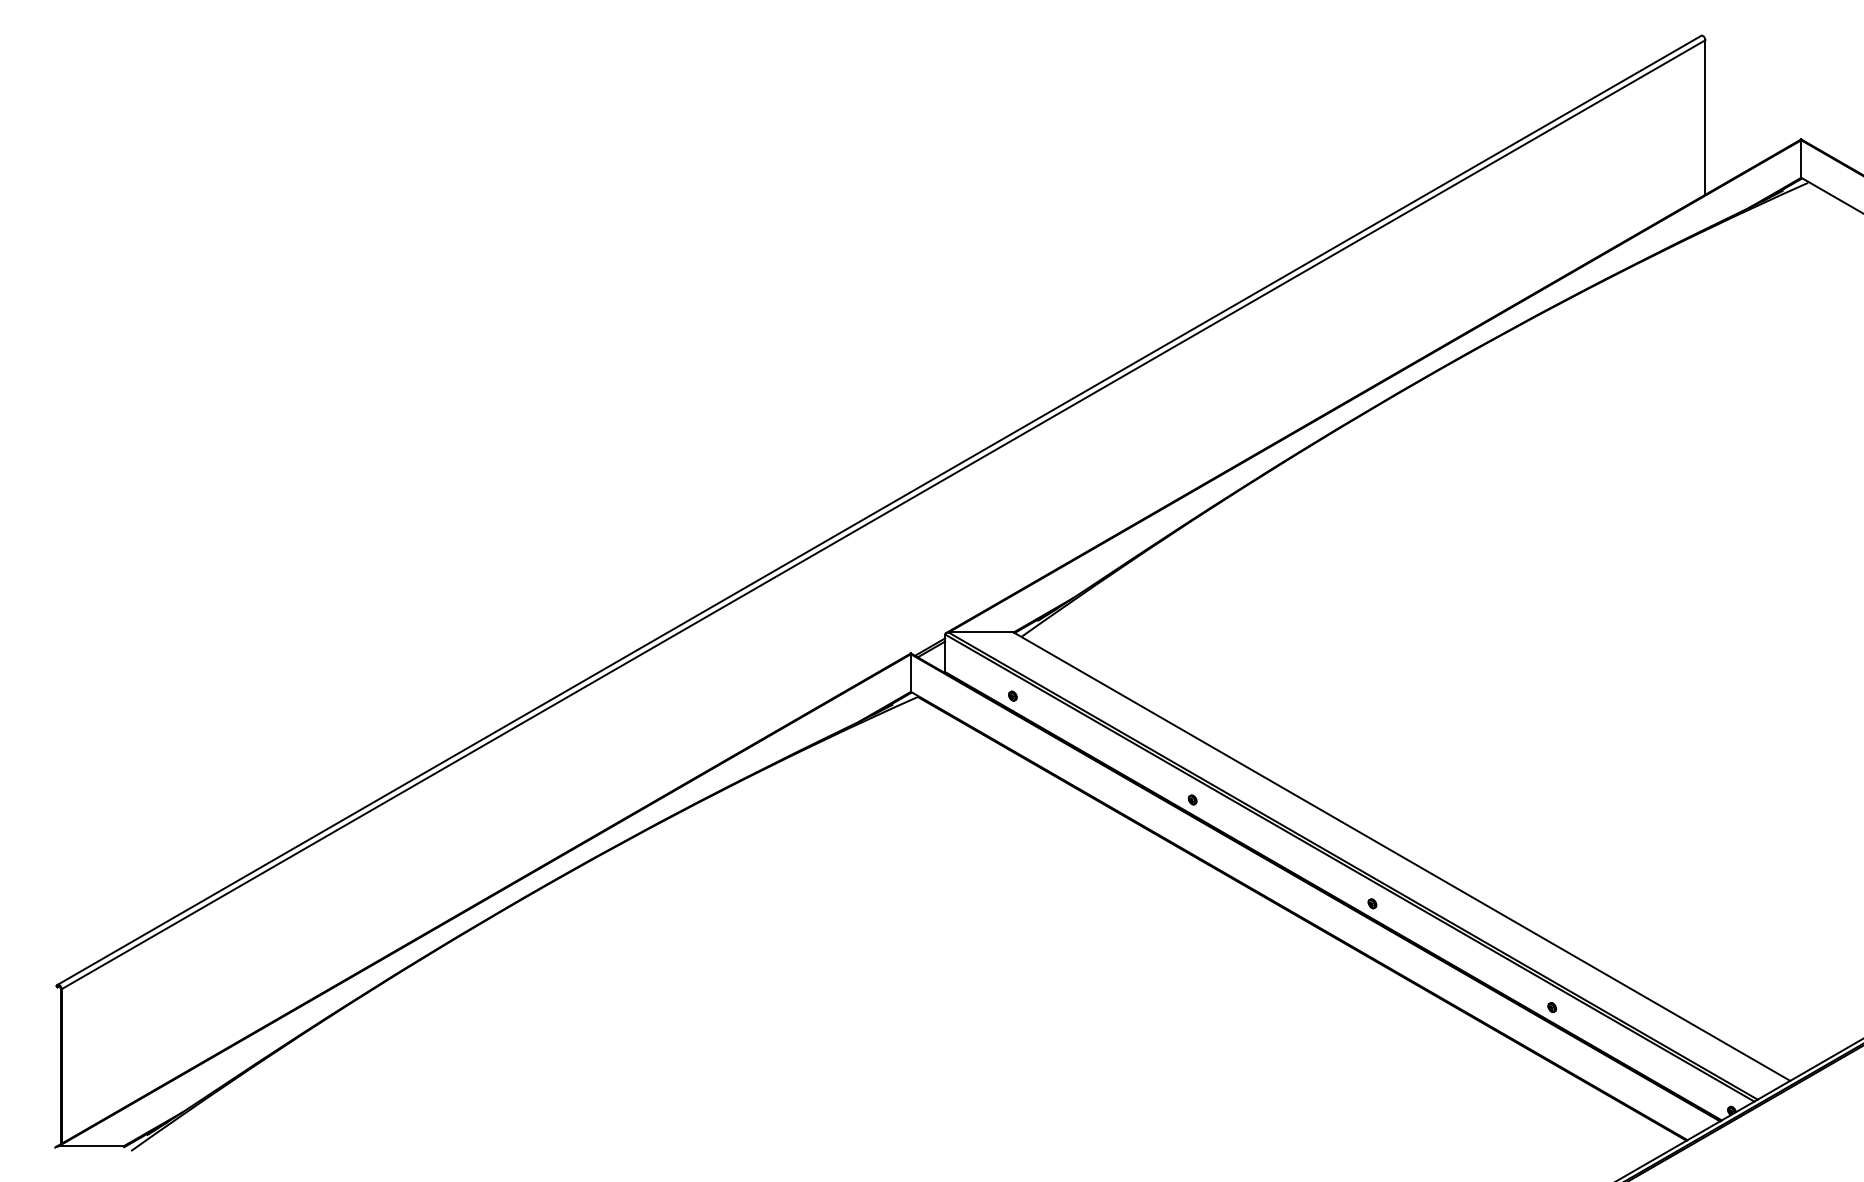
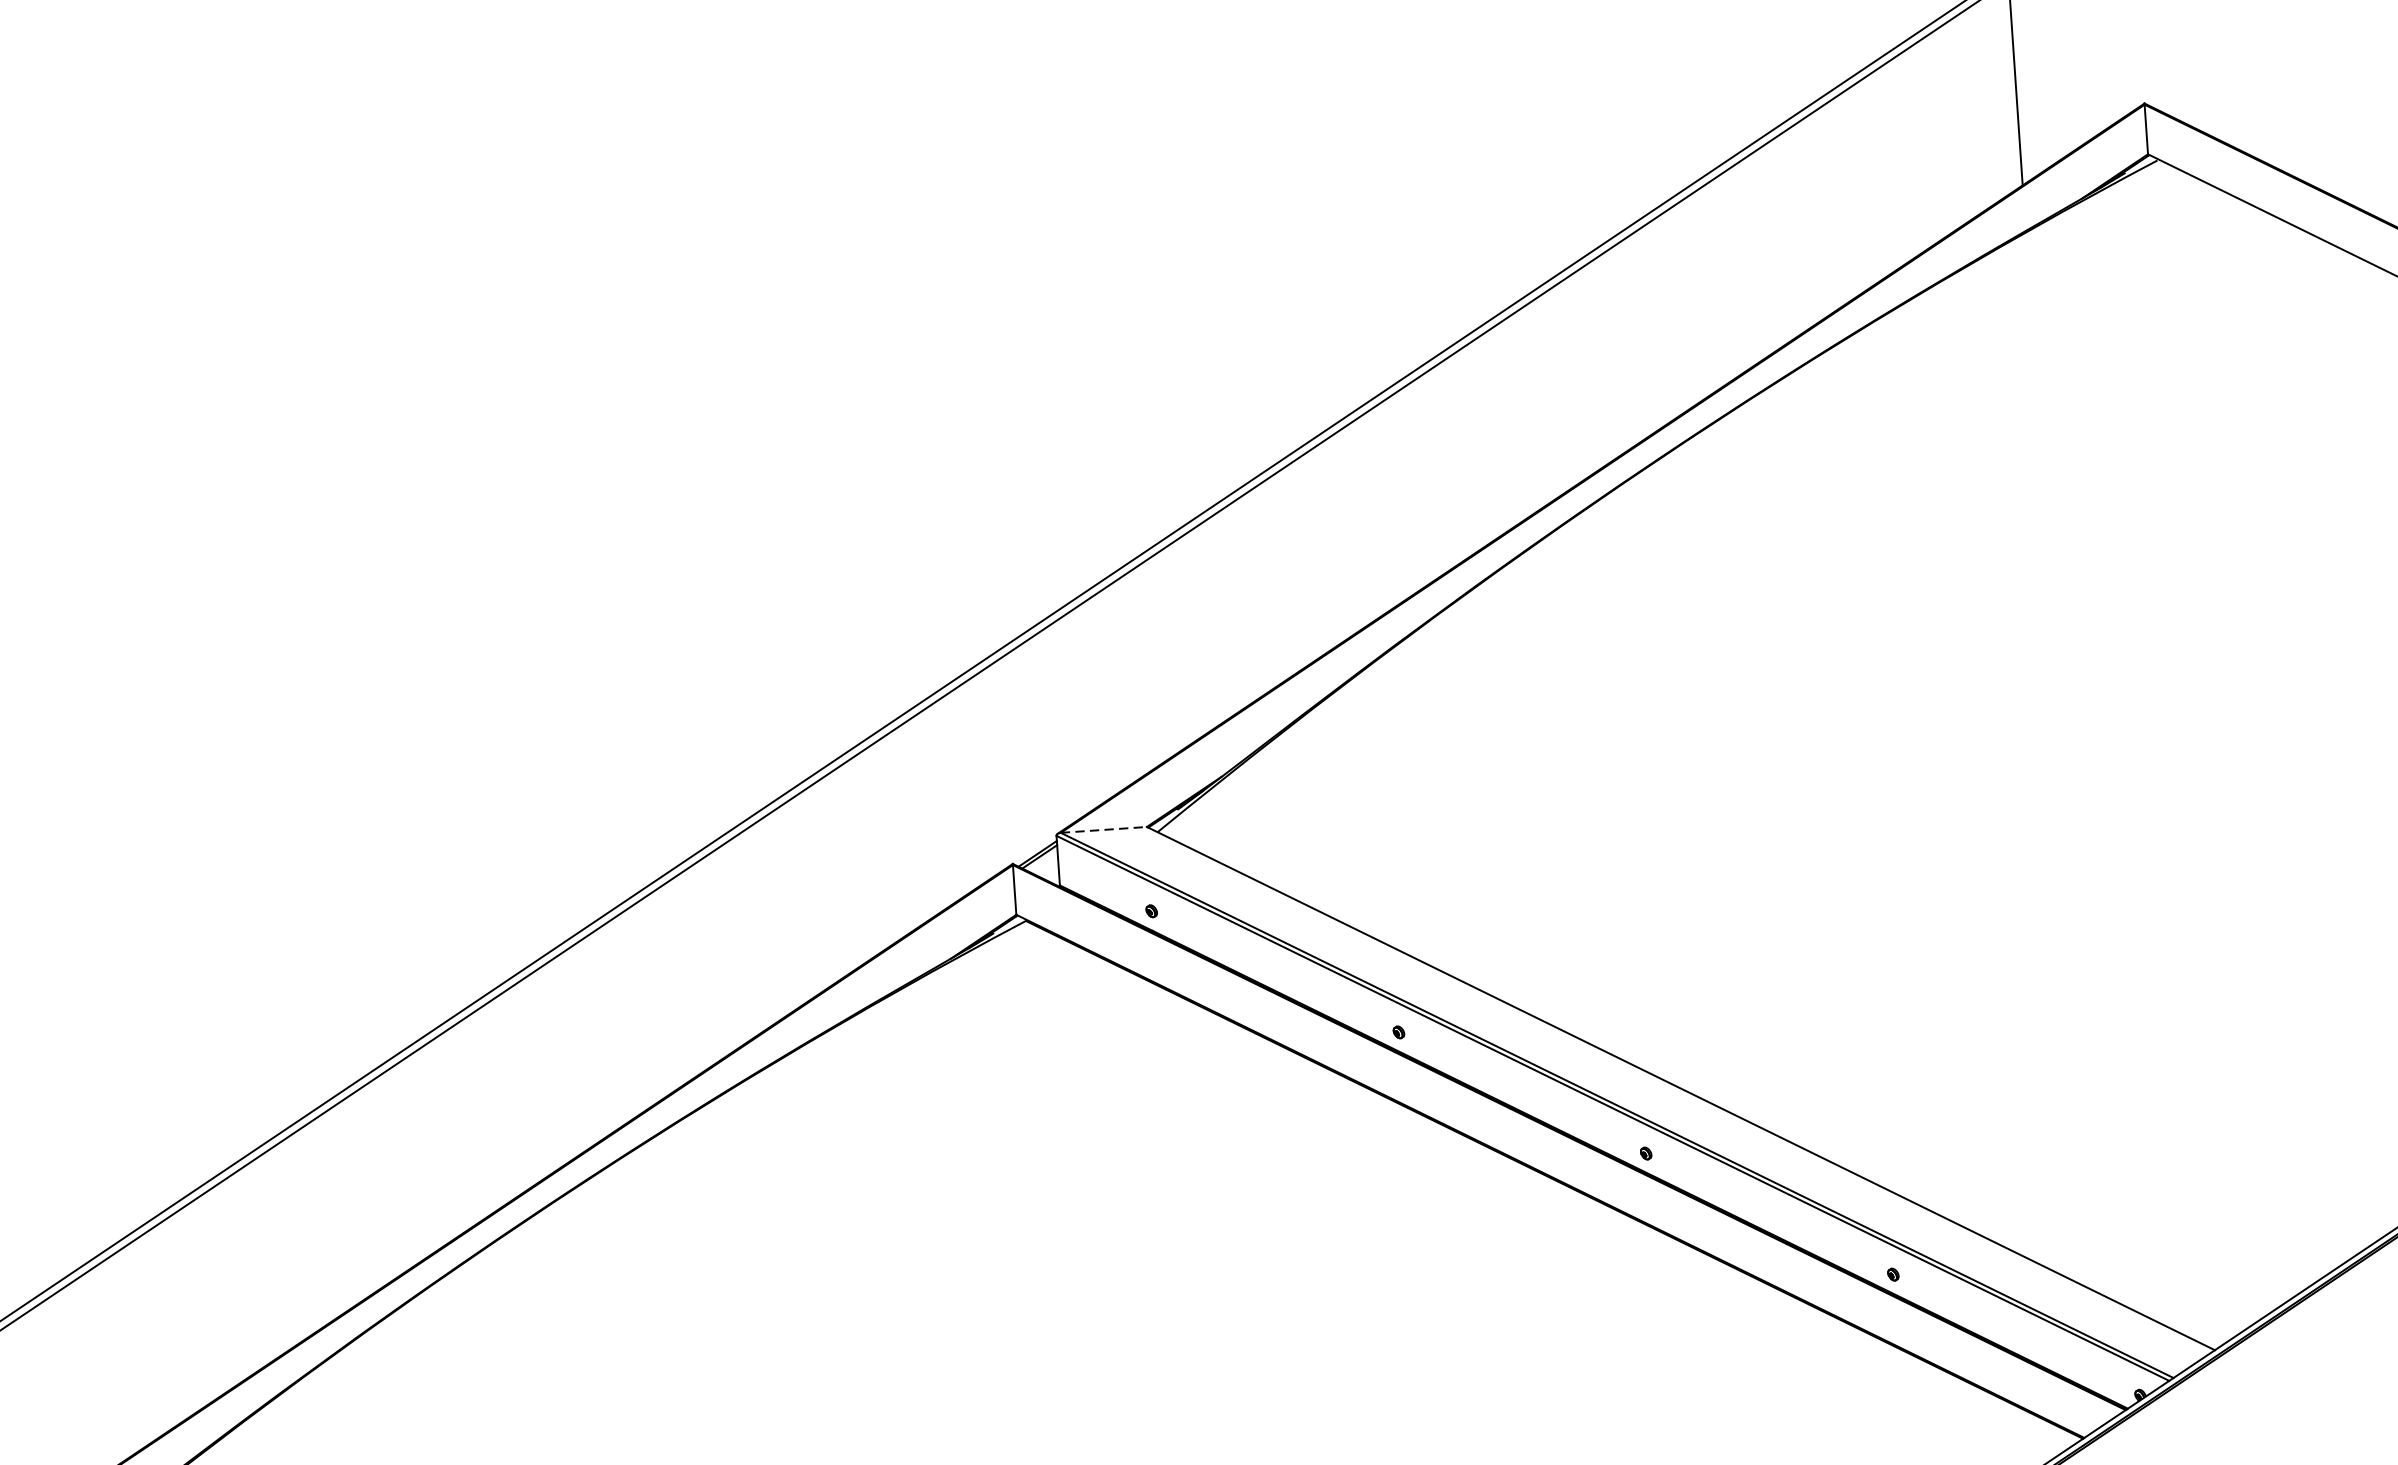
line: (981, 632) -> (1104, 829), solid -> dashed

